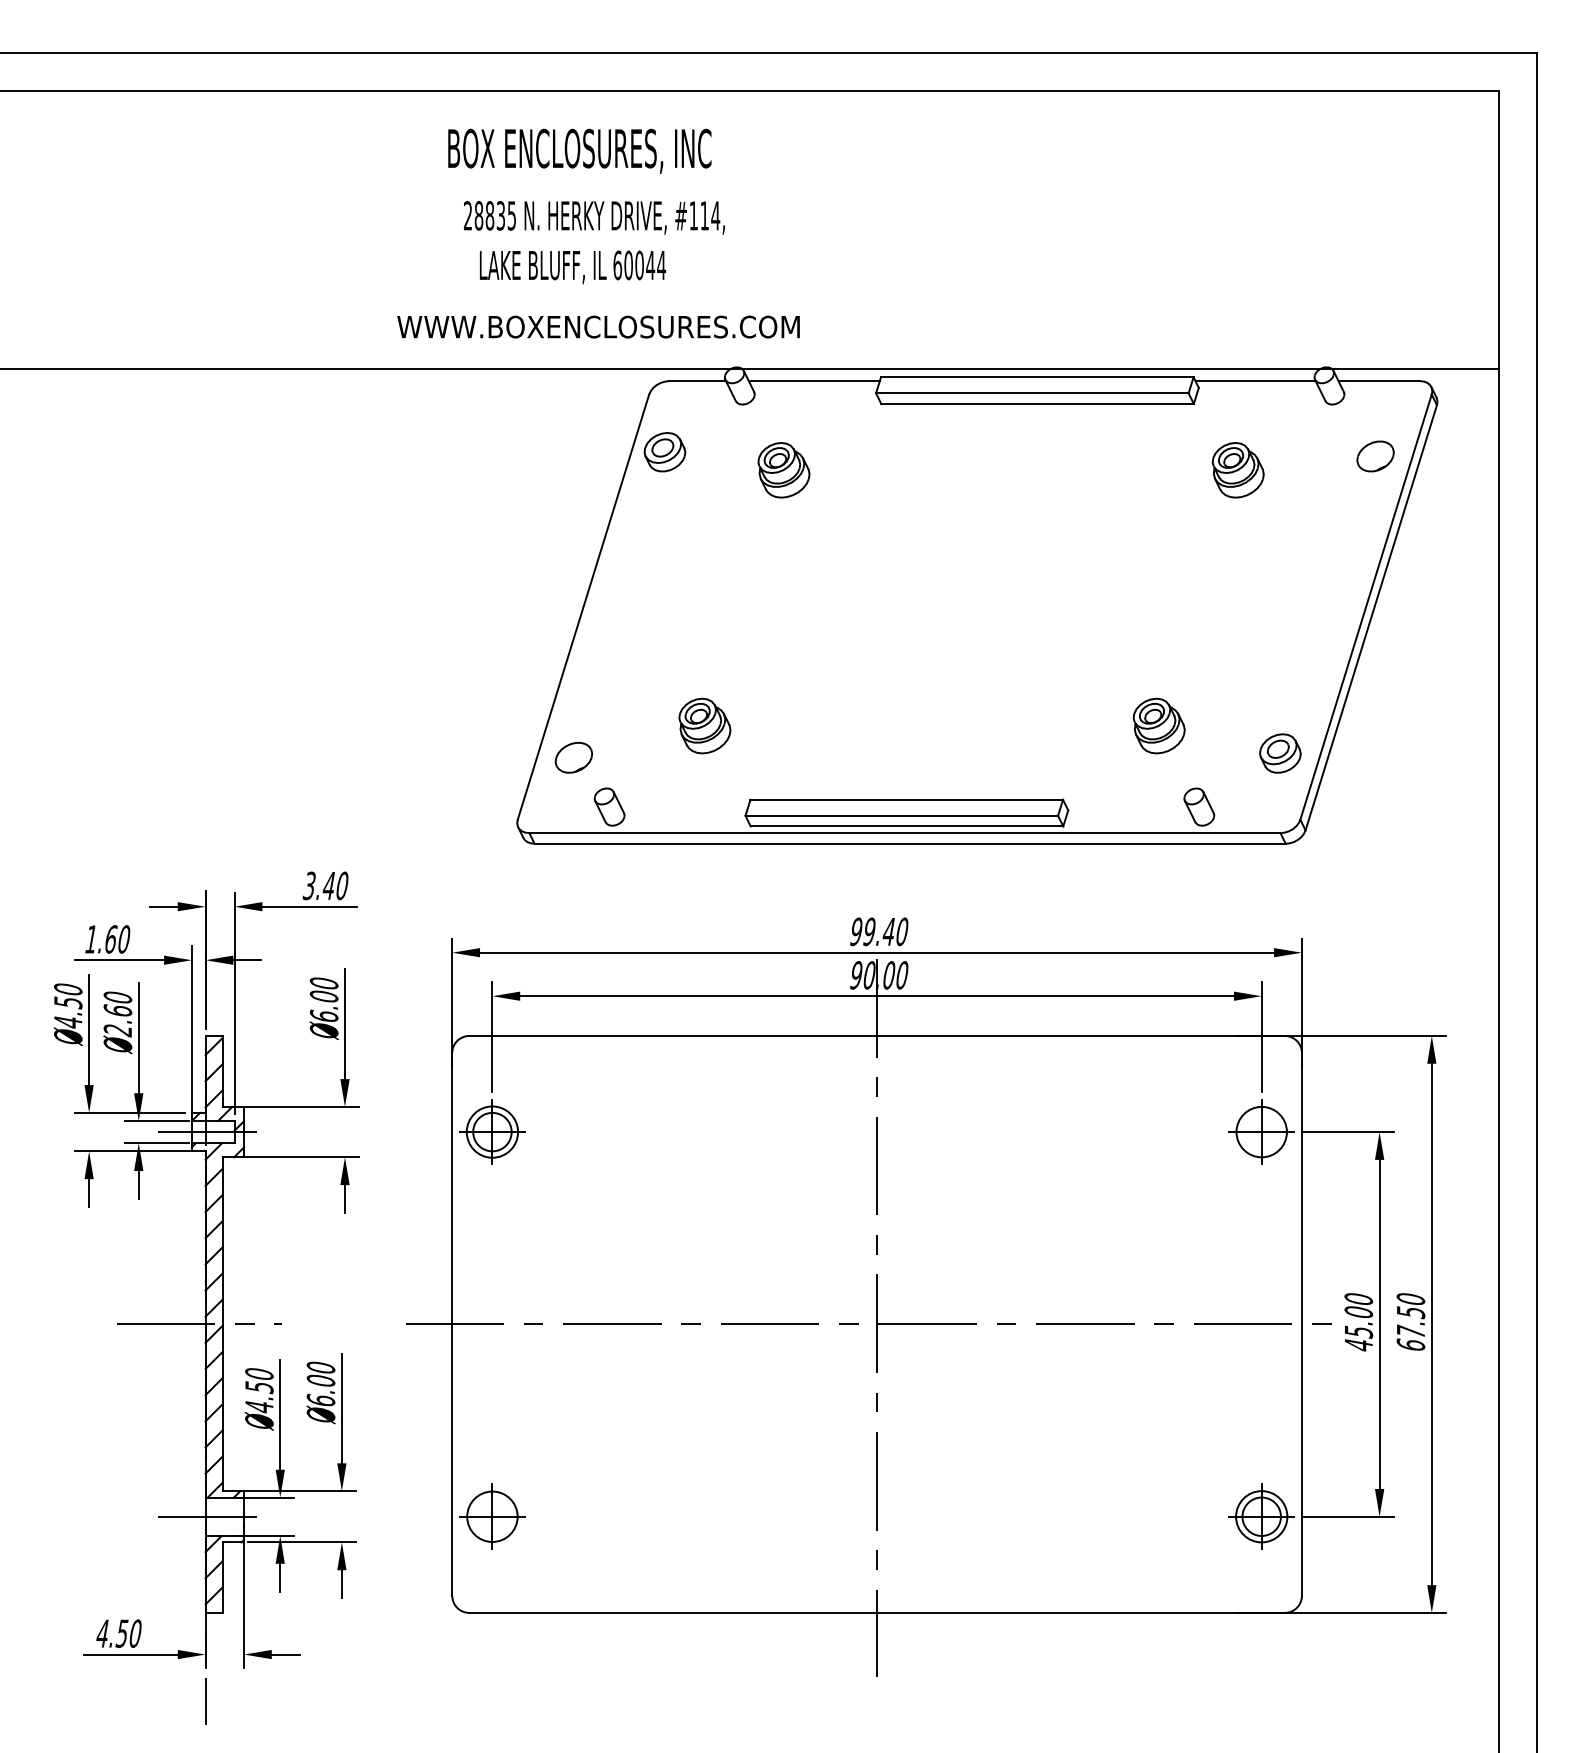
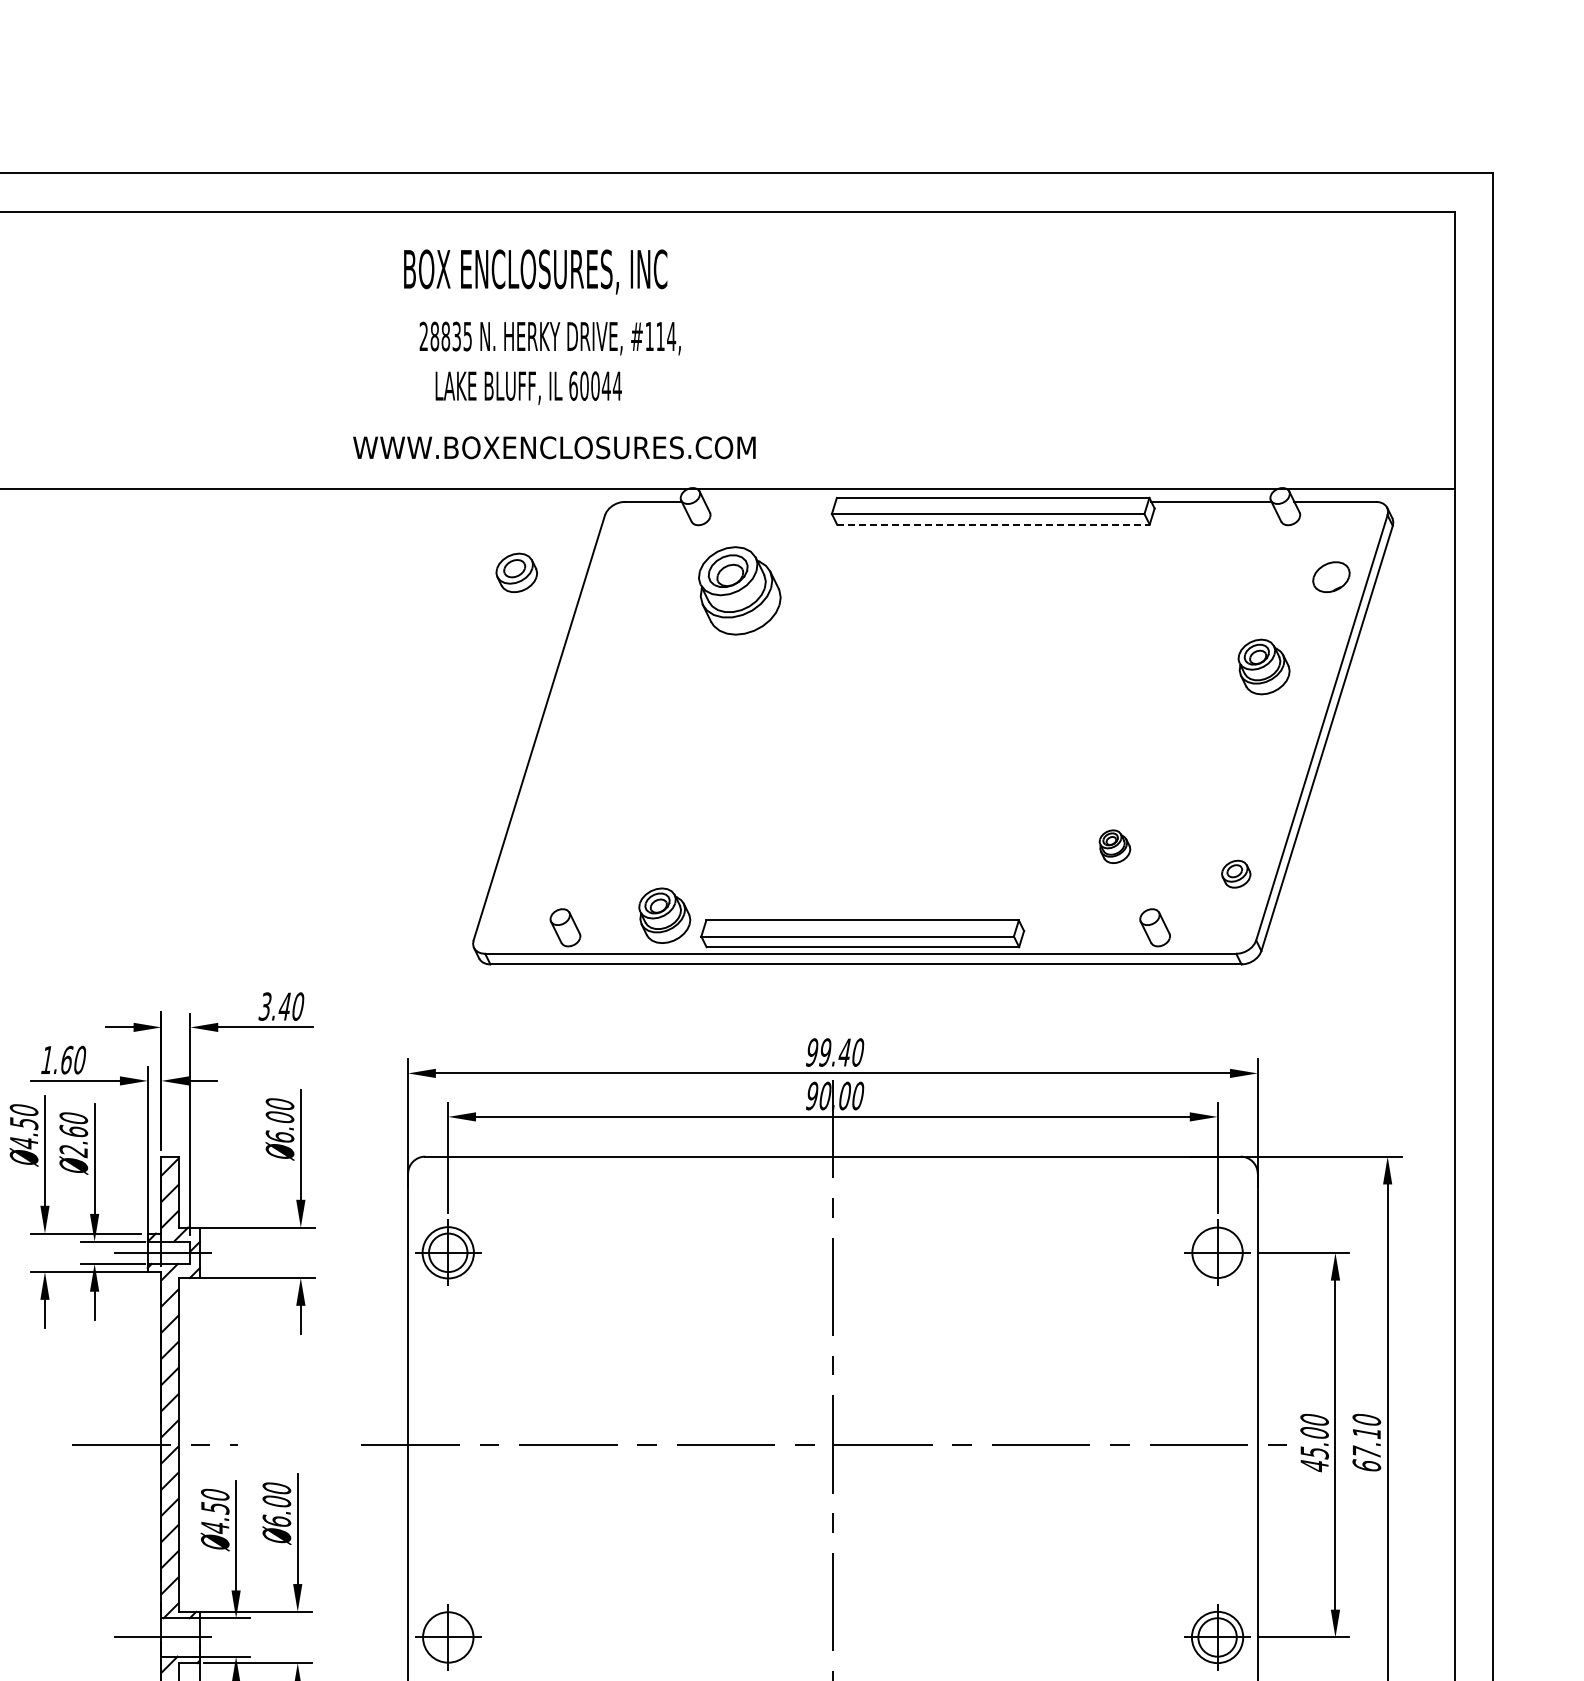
line: (813, 381) -> (769, 502), removed
line: (1038, 403) -> (994, 524), solid -> dashed
part: (664, 452) -> (516, 573), moved
part: (783, 470) -> (739, 591), size x1.6
part: (1237, 470) -> (1263, 667), moved
part: (704, 725) -> (664, 915), moved
part: (1158, 725) -> (1114, 846), size x0.6
part: (1280, 753) -> (1236, 874), size x0.7
part: (573, 757) -> (529, 878), removed
text: (1411, 1312) -> (1367, 1433), 67.50 -> 67.10

